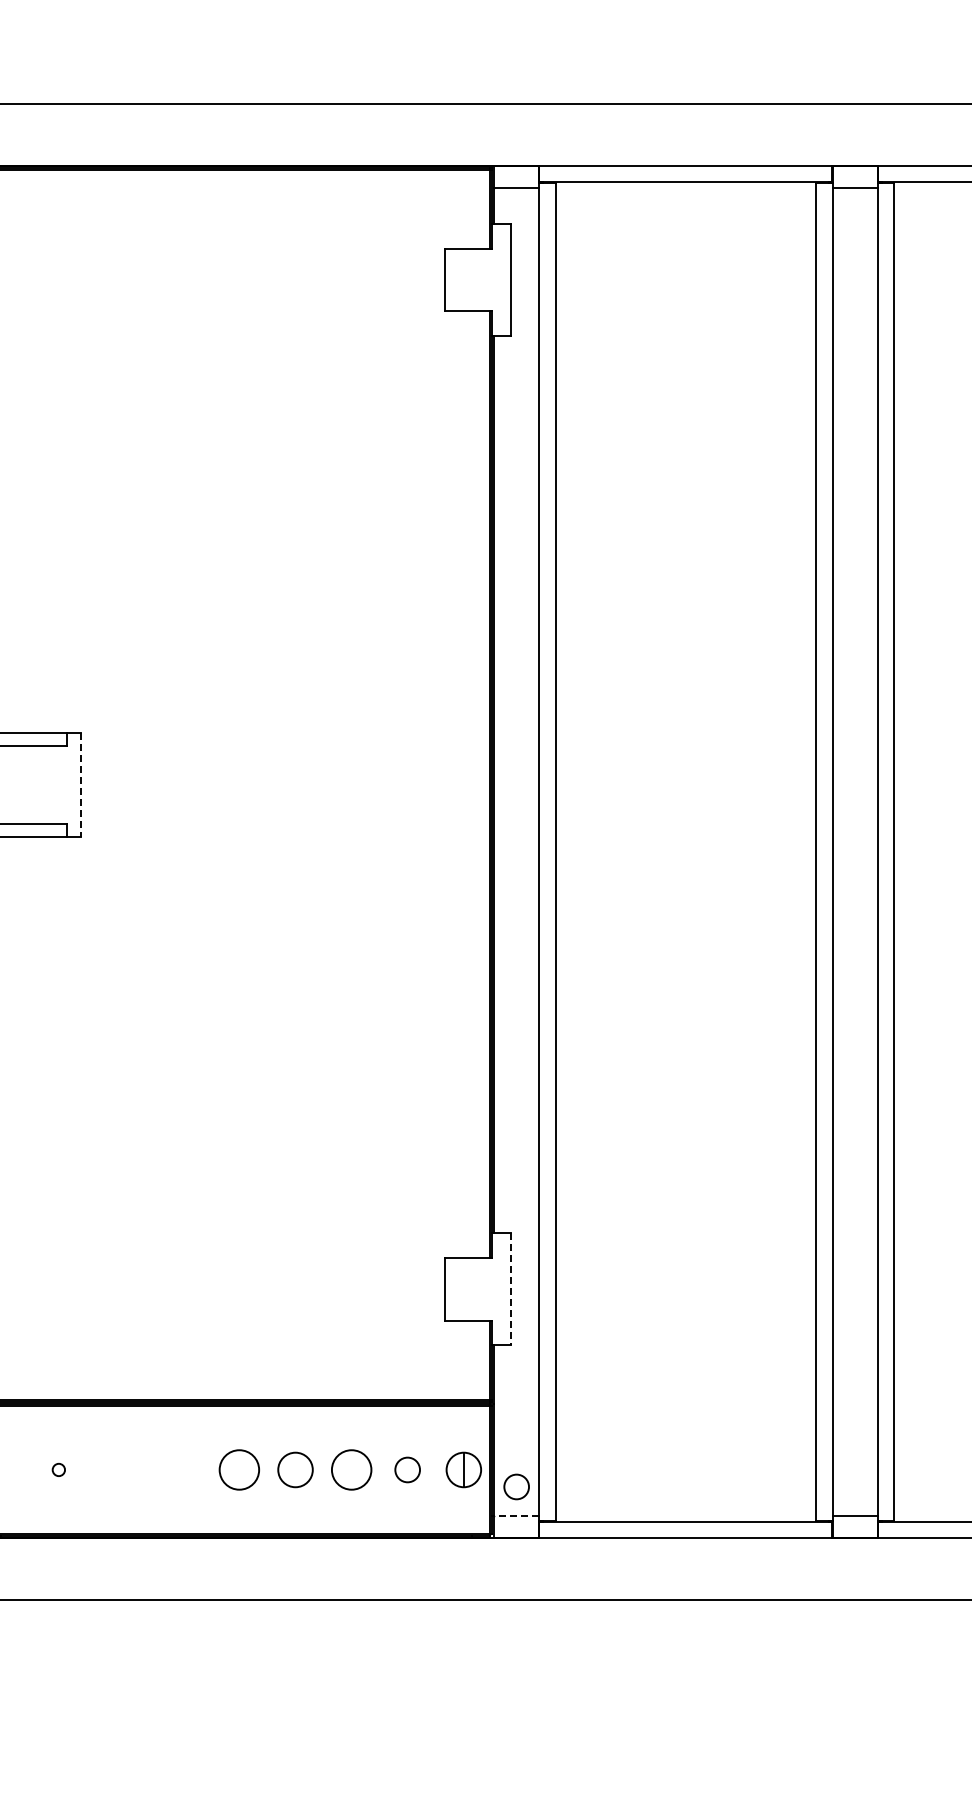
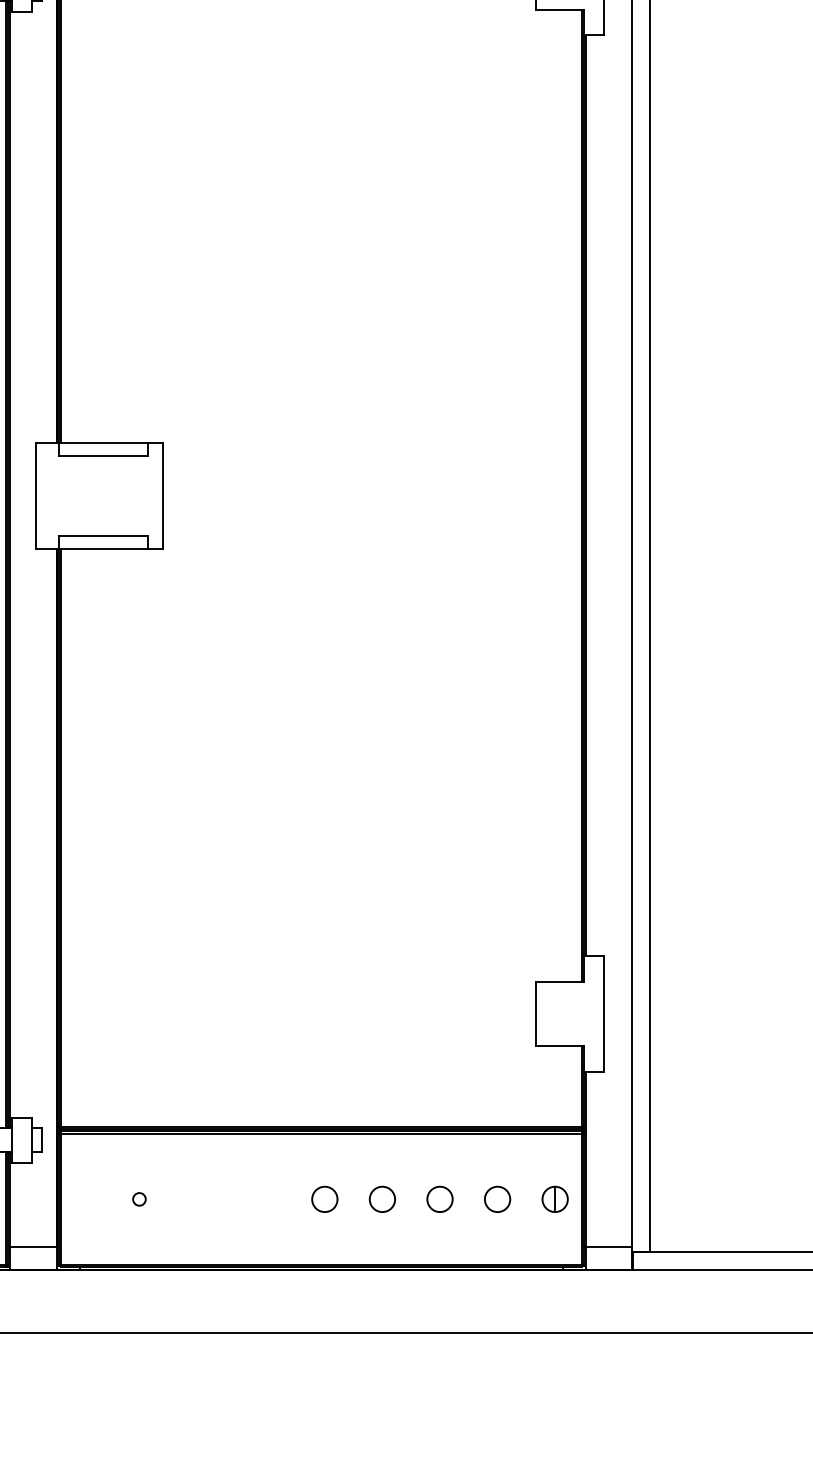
line: (81, 784) -> (162, 495), dashed -> solid
line: (510, 1289) -> (603, 1014), dashed -> solid
circle: (239, 1469) -> (324, 1198), size x0.62
circle: (295, 1469) -> (382, 1198), size x0.71
circle: (351, 1469) -> (439, 1198), size x0.62
part: (463, 1469) -> (554, 1198), size x0.71
circle: (516, 1486) -> (609, 1216), removed
line: (515, 1515) -> (608, 1246), dashed -> solid

